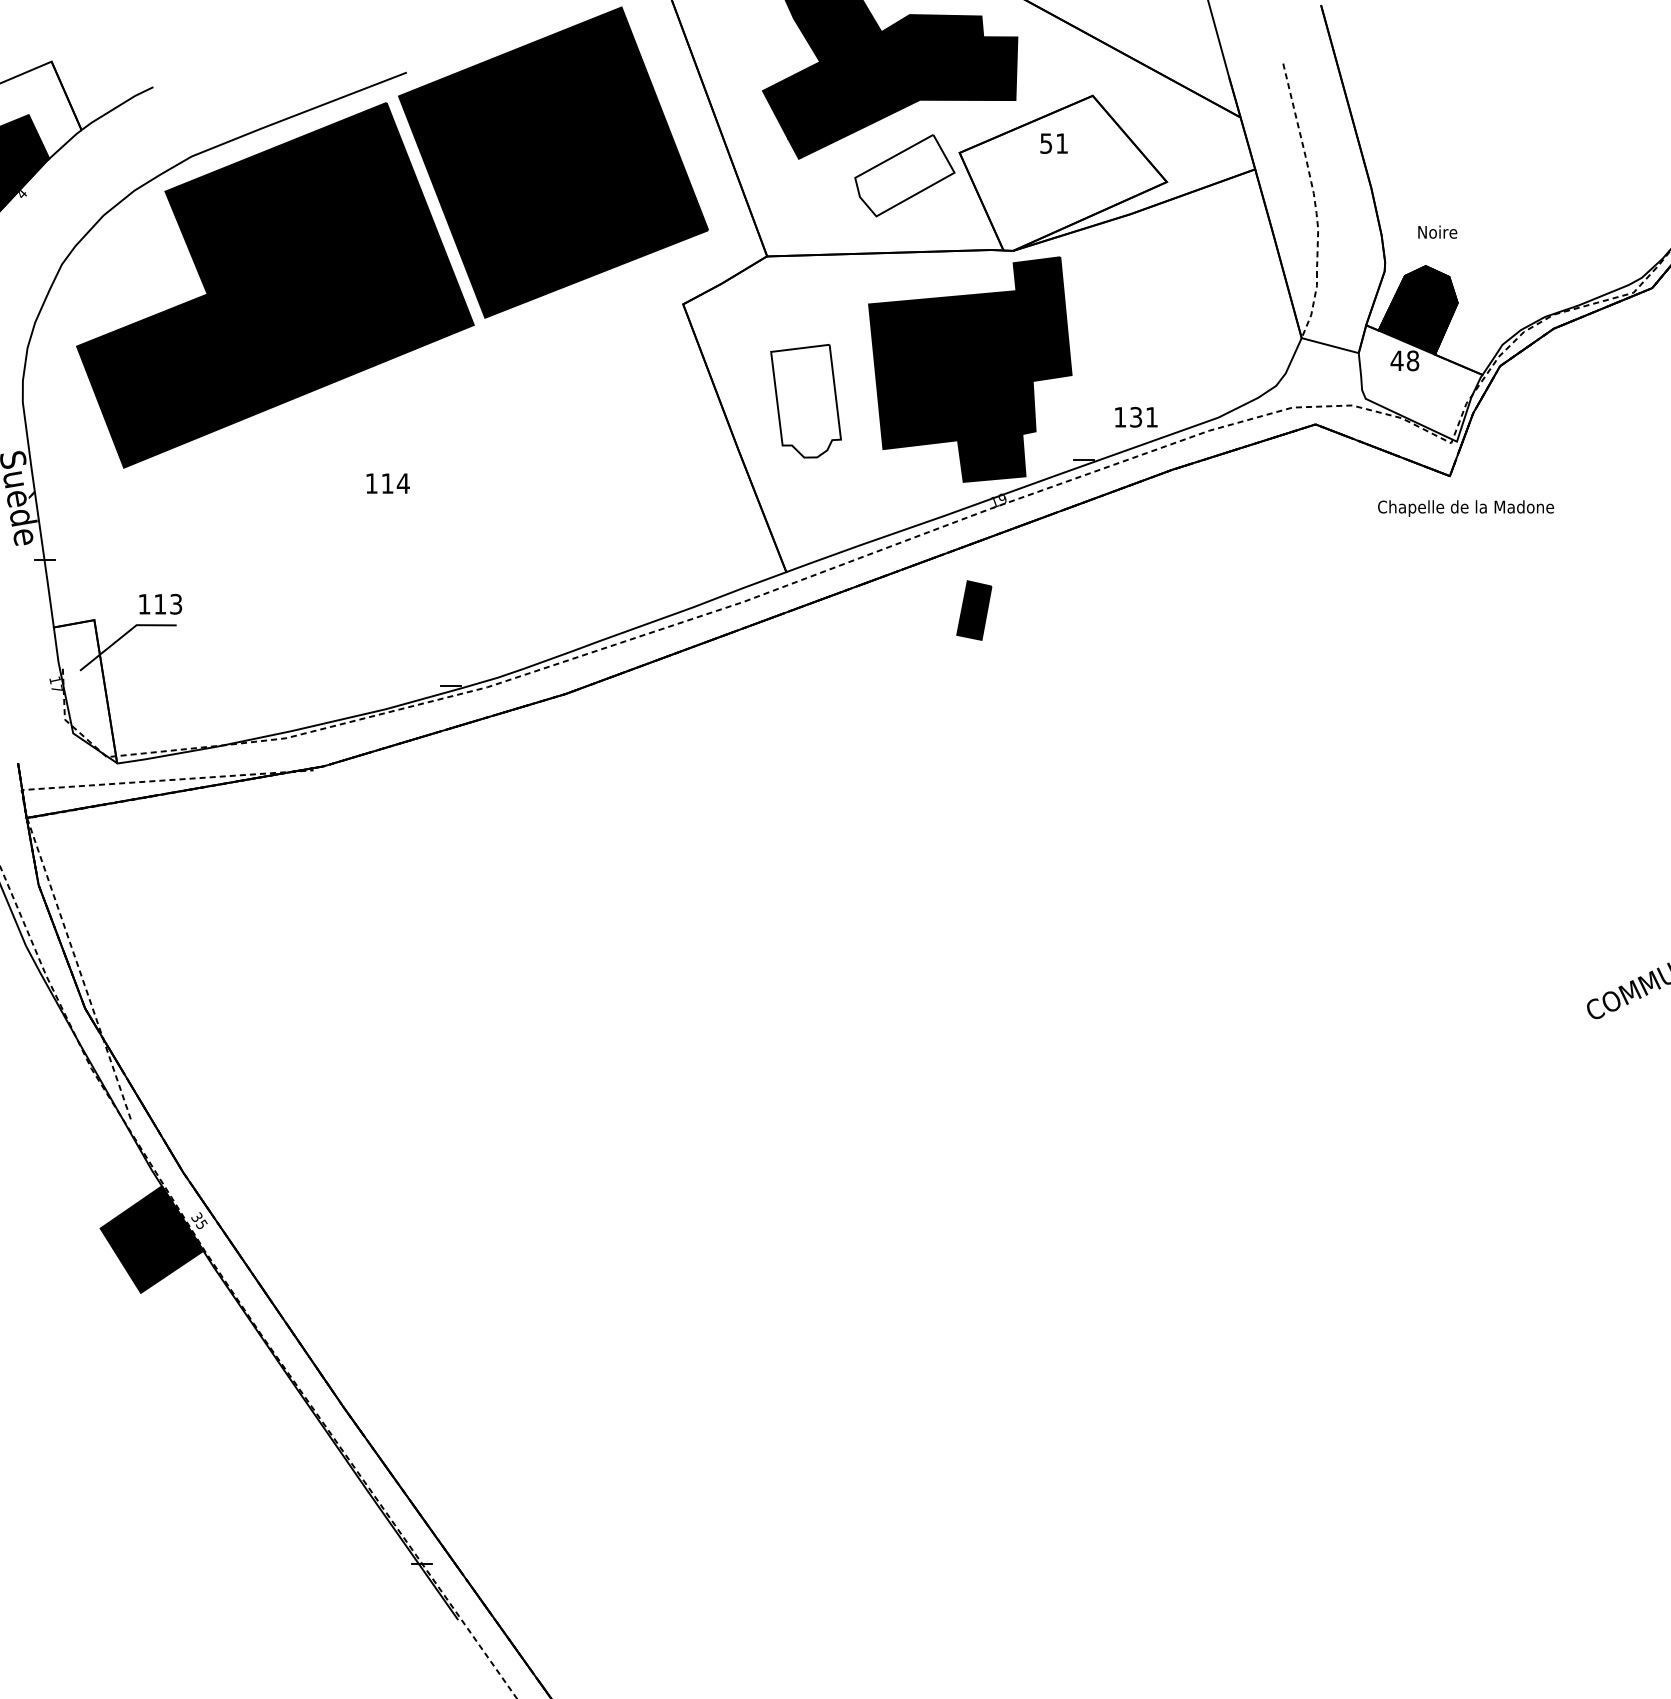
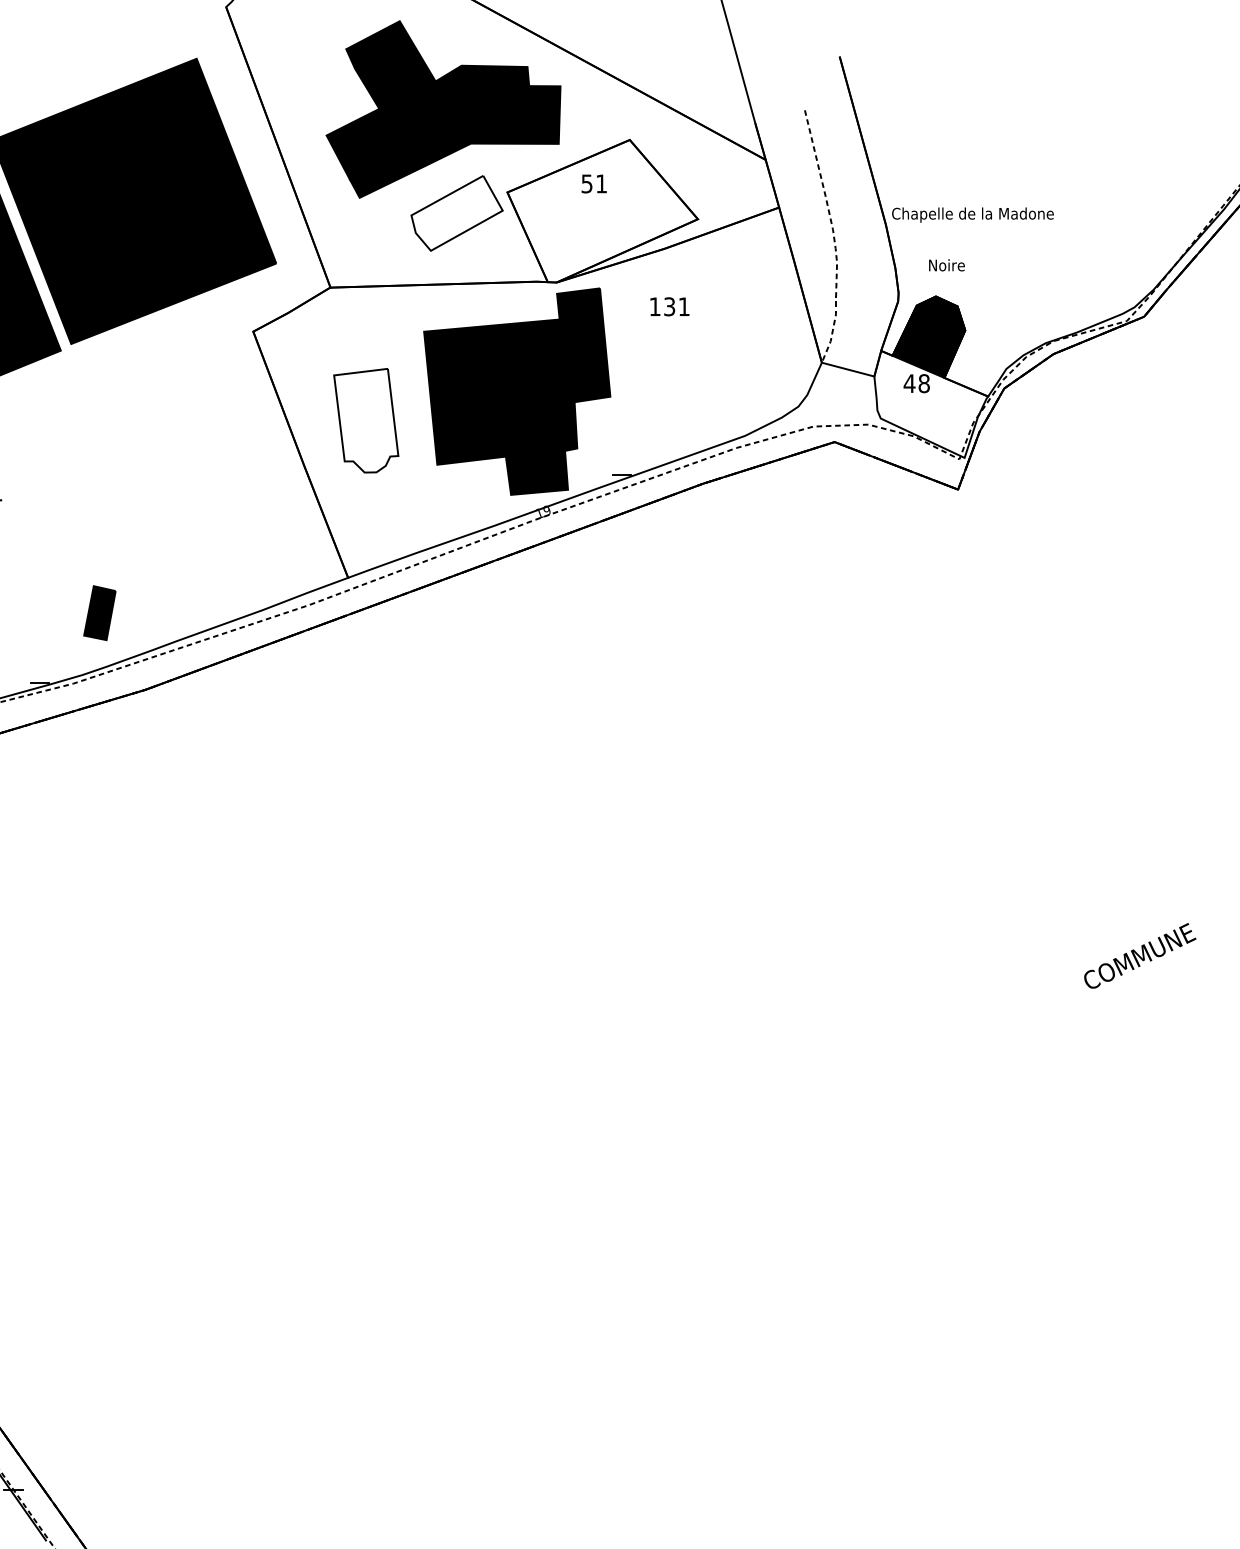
text: (1136, 417) -> (670, 306), moved
text: (1465, 508) -> (972, 215), moved
part: (974, 610) -> (100, 613), moved

